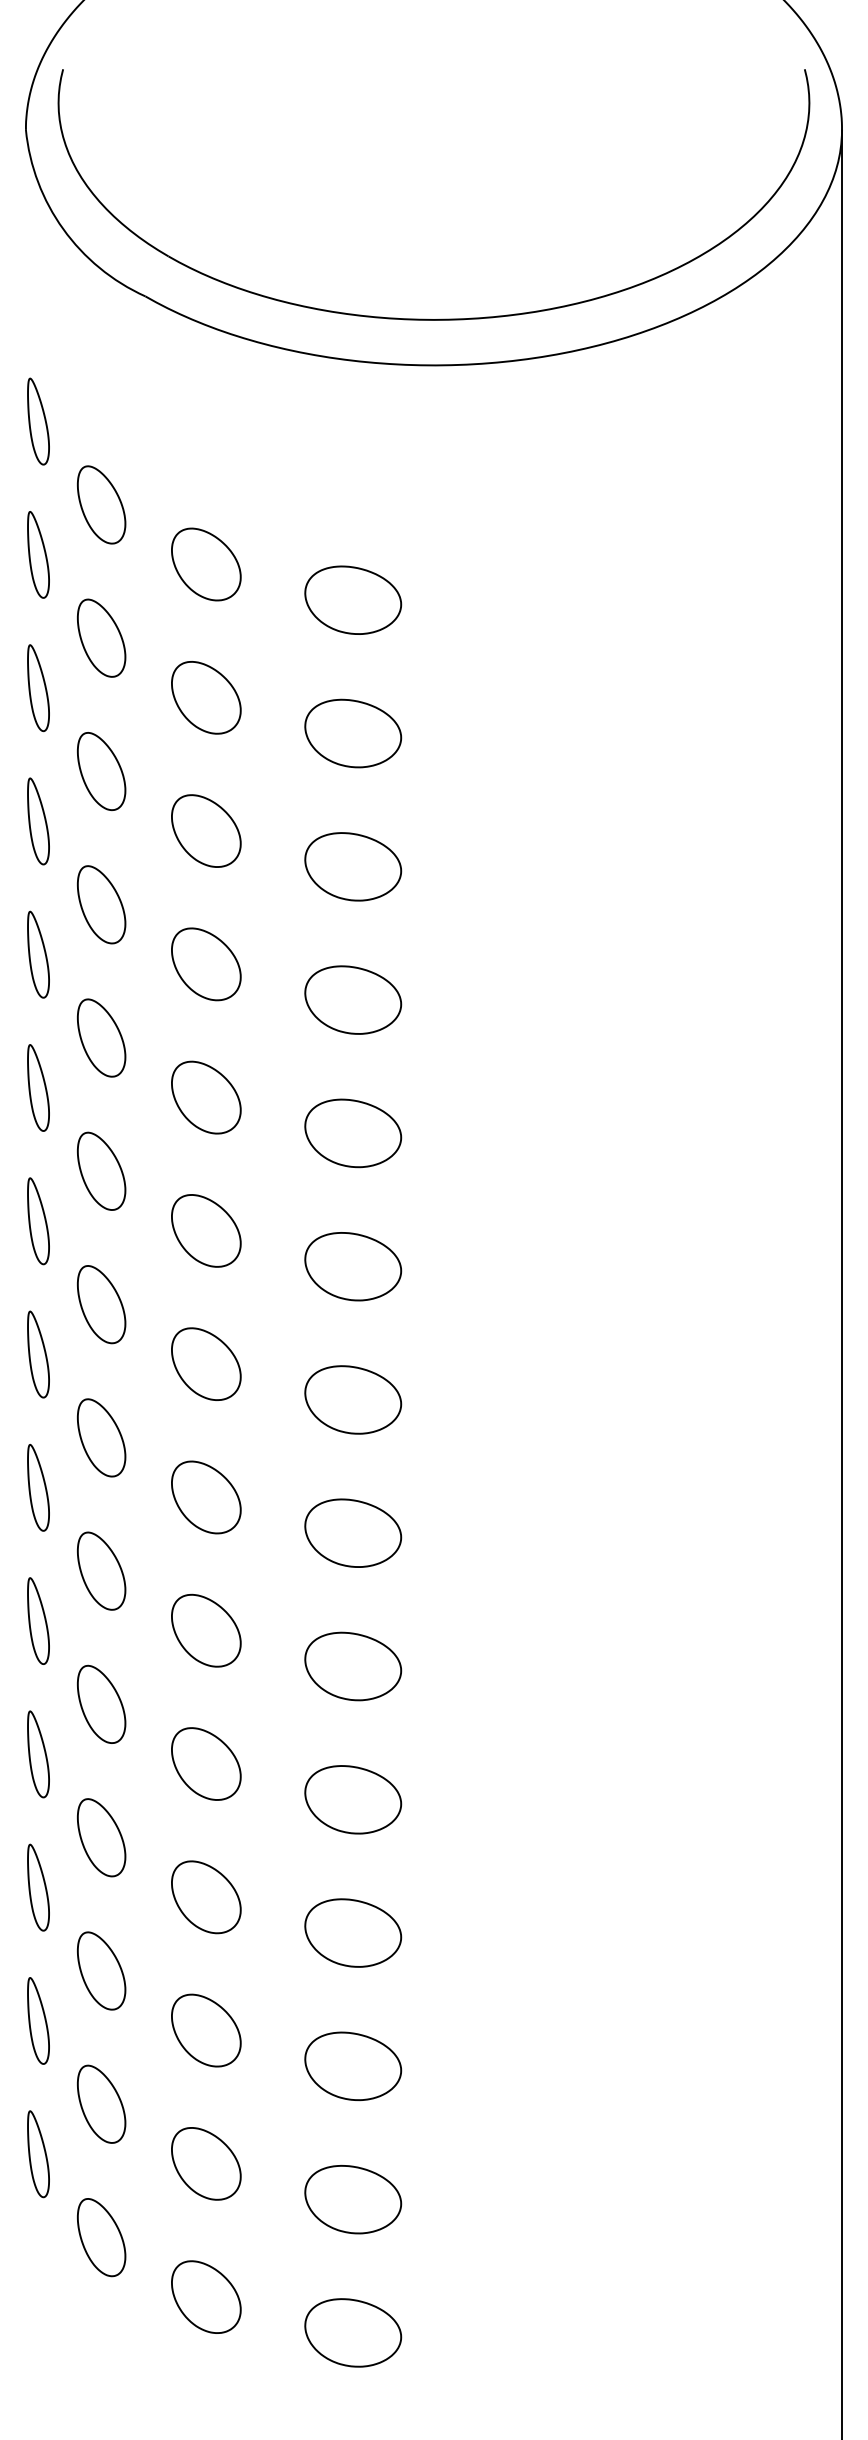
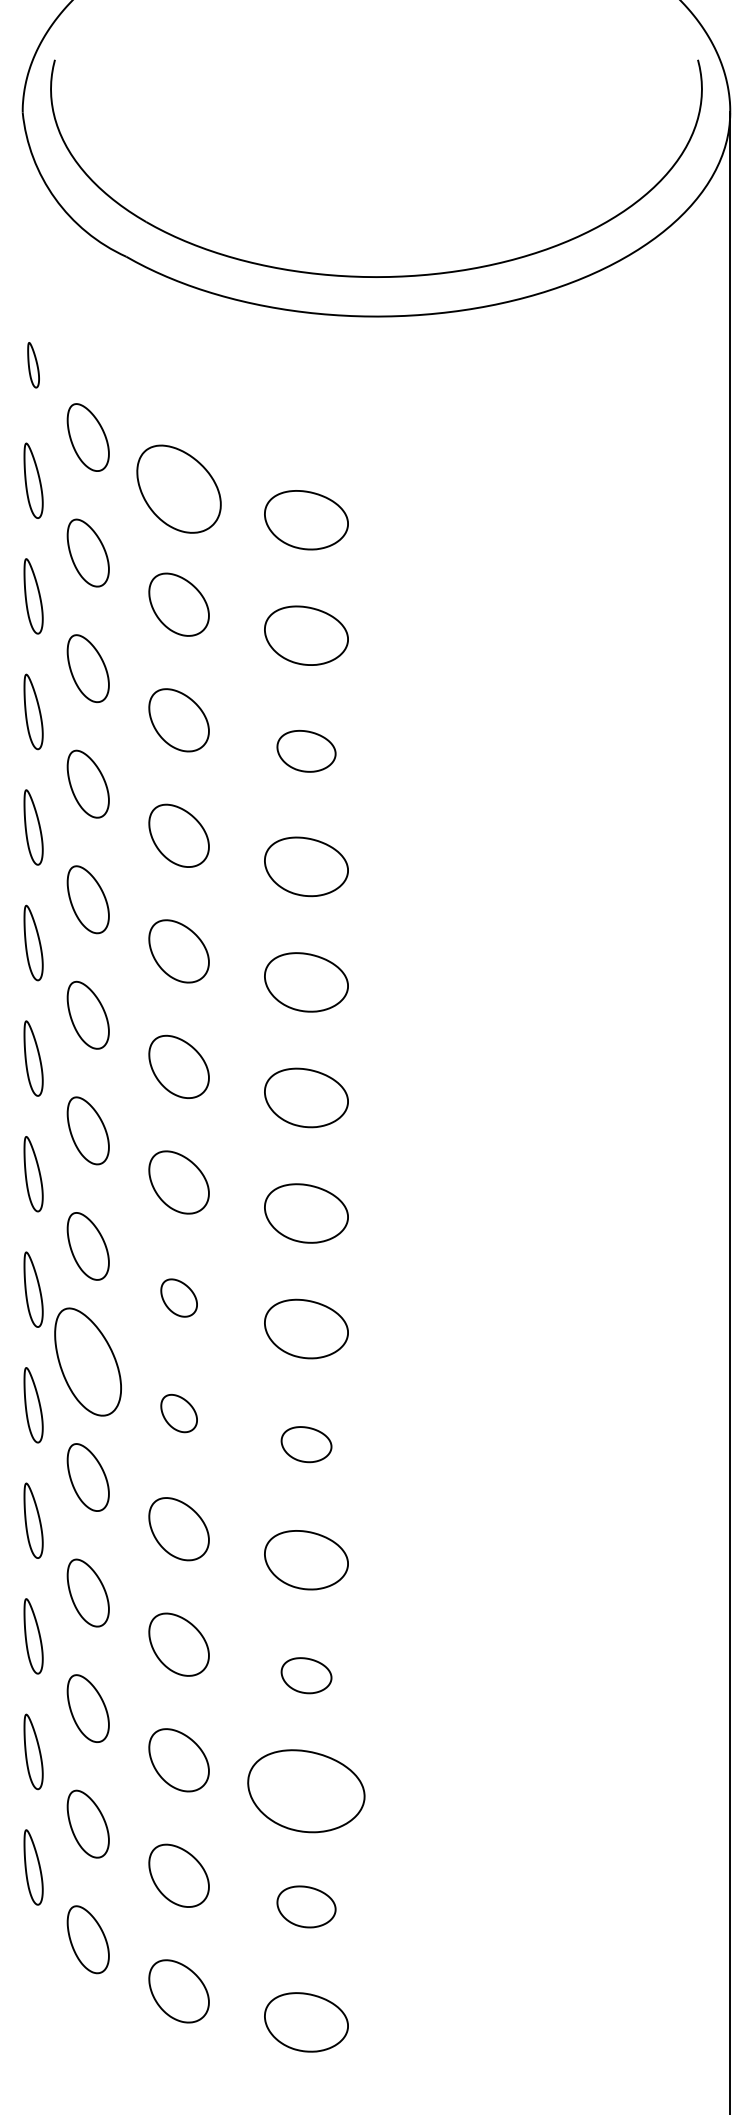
part: (38, 421) -> (33, 365), size x0.6
part: (206, 564) -> (179, 489), size x1.4
part: (353, 866) -> (306, 751), size x0.7
part: (206, 1497) -> (179, 1298), size x0.6
part: (101, 1570) -> (88, 1361), size x1.6
part: (206, 1630) -> (179, 1413), size x0.6
part: (353, 1666) -> (306, 1444), size x0.6
part: (353, 1932) -> (306, 1675), size x0.6
part: (353, 2066) -> (306, 1791), size x1.4
part: (353, 2199) -> (306, 1906), size x0.7

